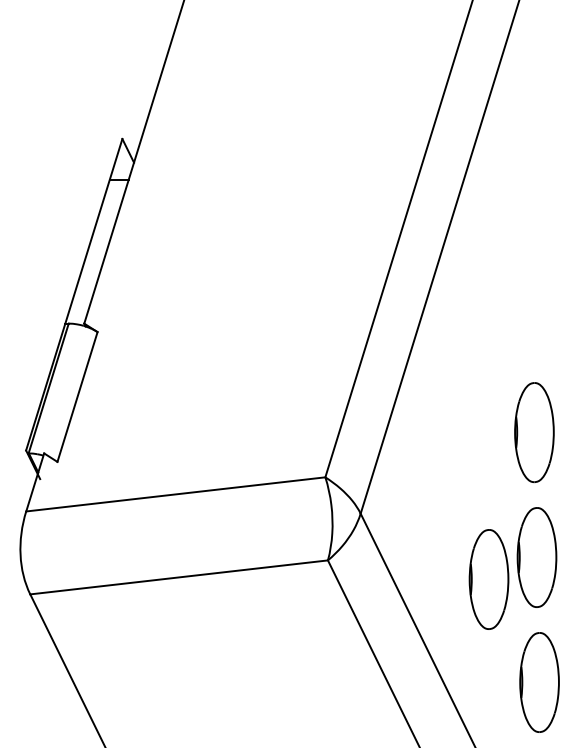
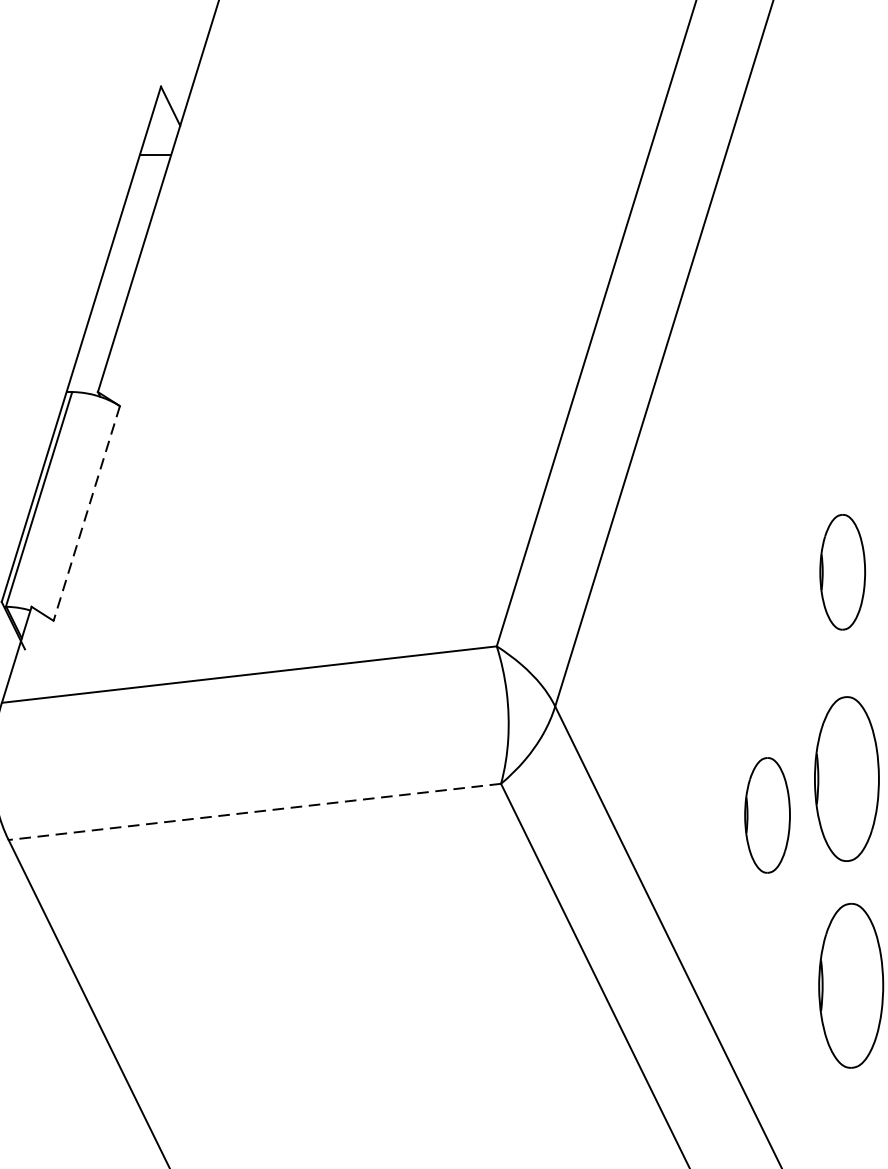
line: (77, 397) -> (86, 514), solid -> dashed
part: (534, 432) -> (842, 572), size x0.7
line: (179, 577) -> (255, 812), solid -> dashed
part: (488, 579) -> (766, 815), size x0.7

